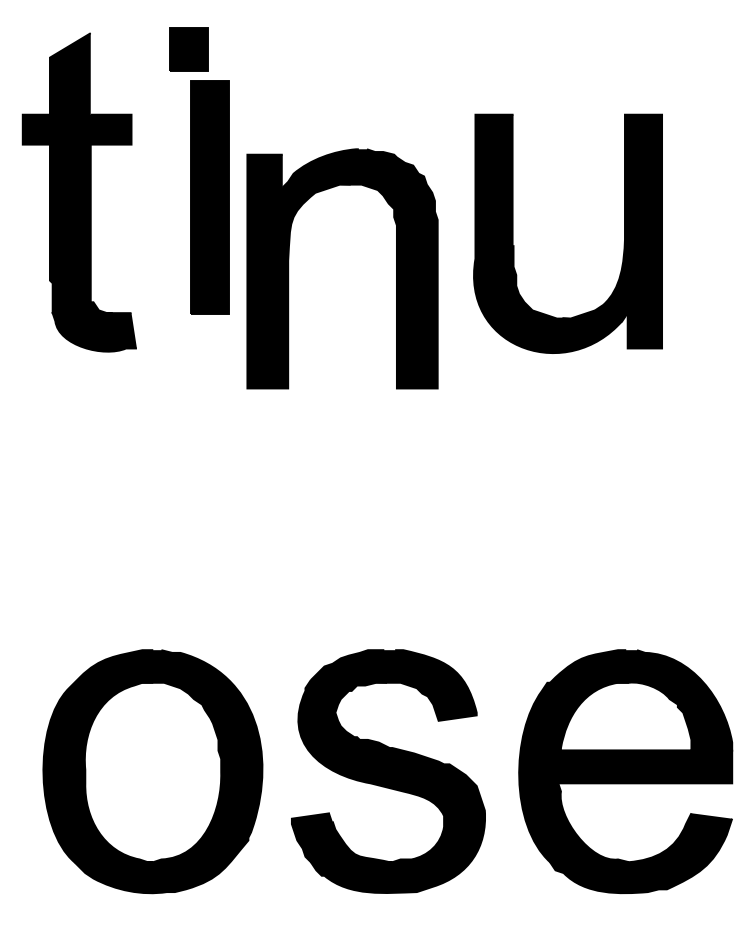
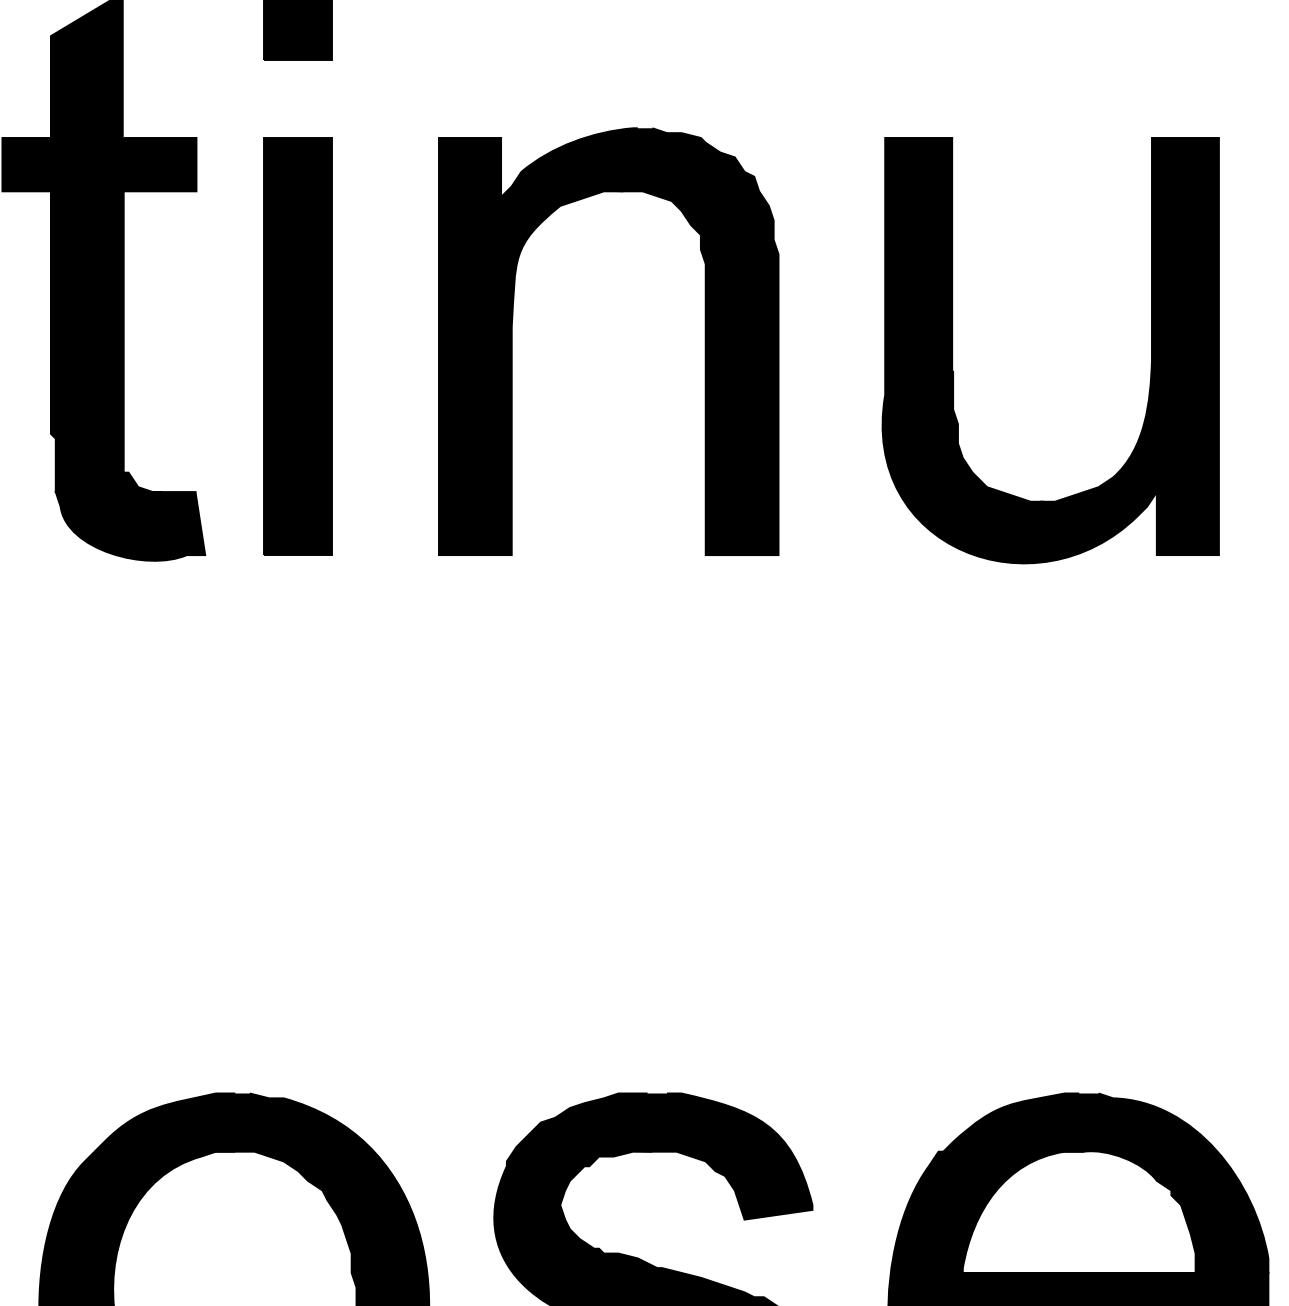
part: (209, 197) -> (298, 346), moved
part: (513, 233) -> (953, 349), moved
part: (289, 268) -> (514, 341), moved

